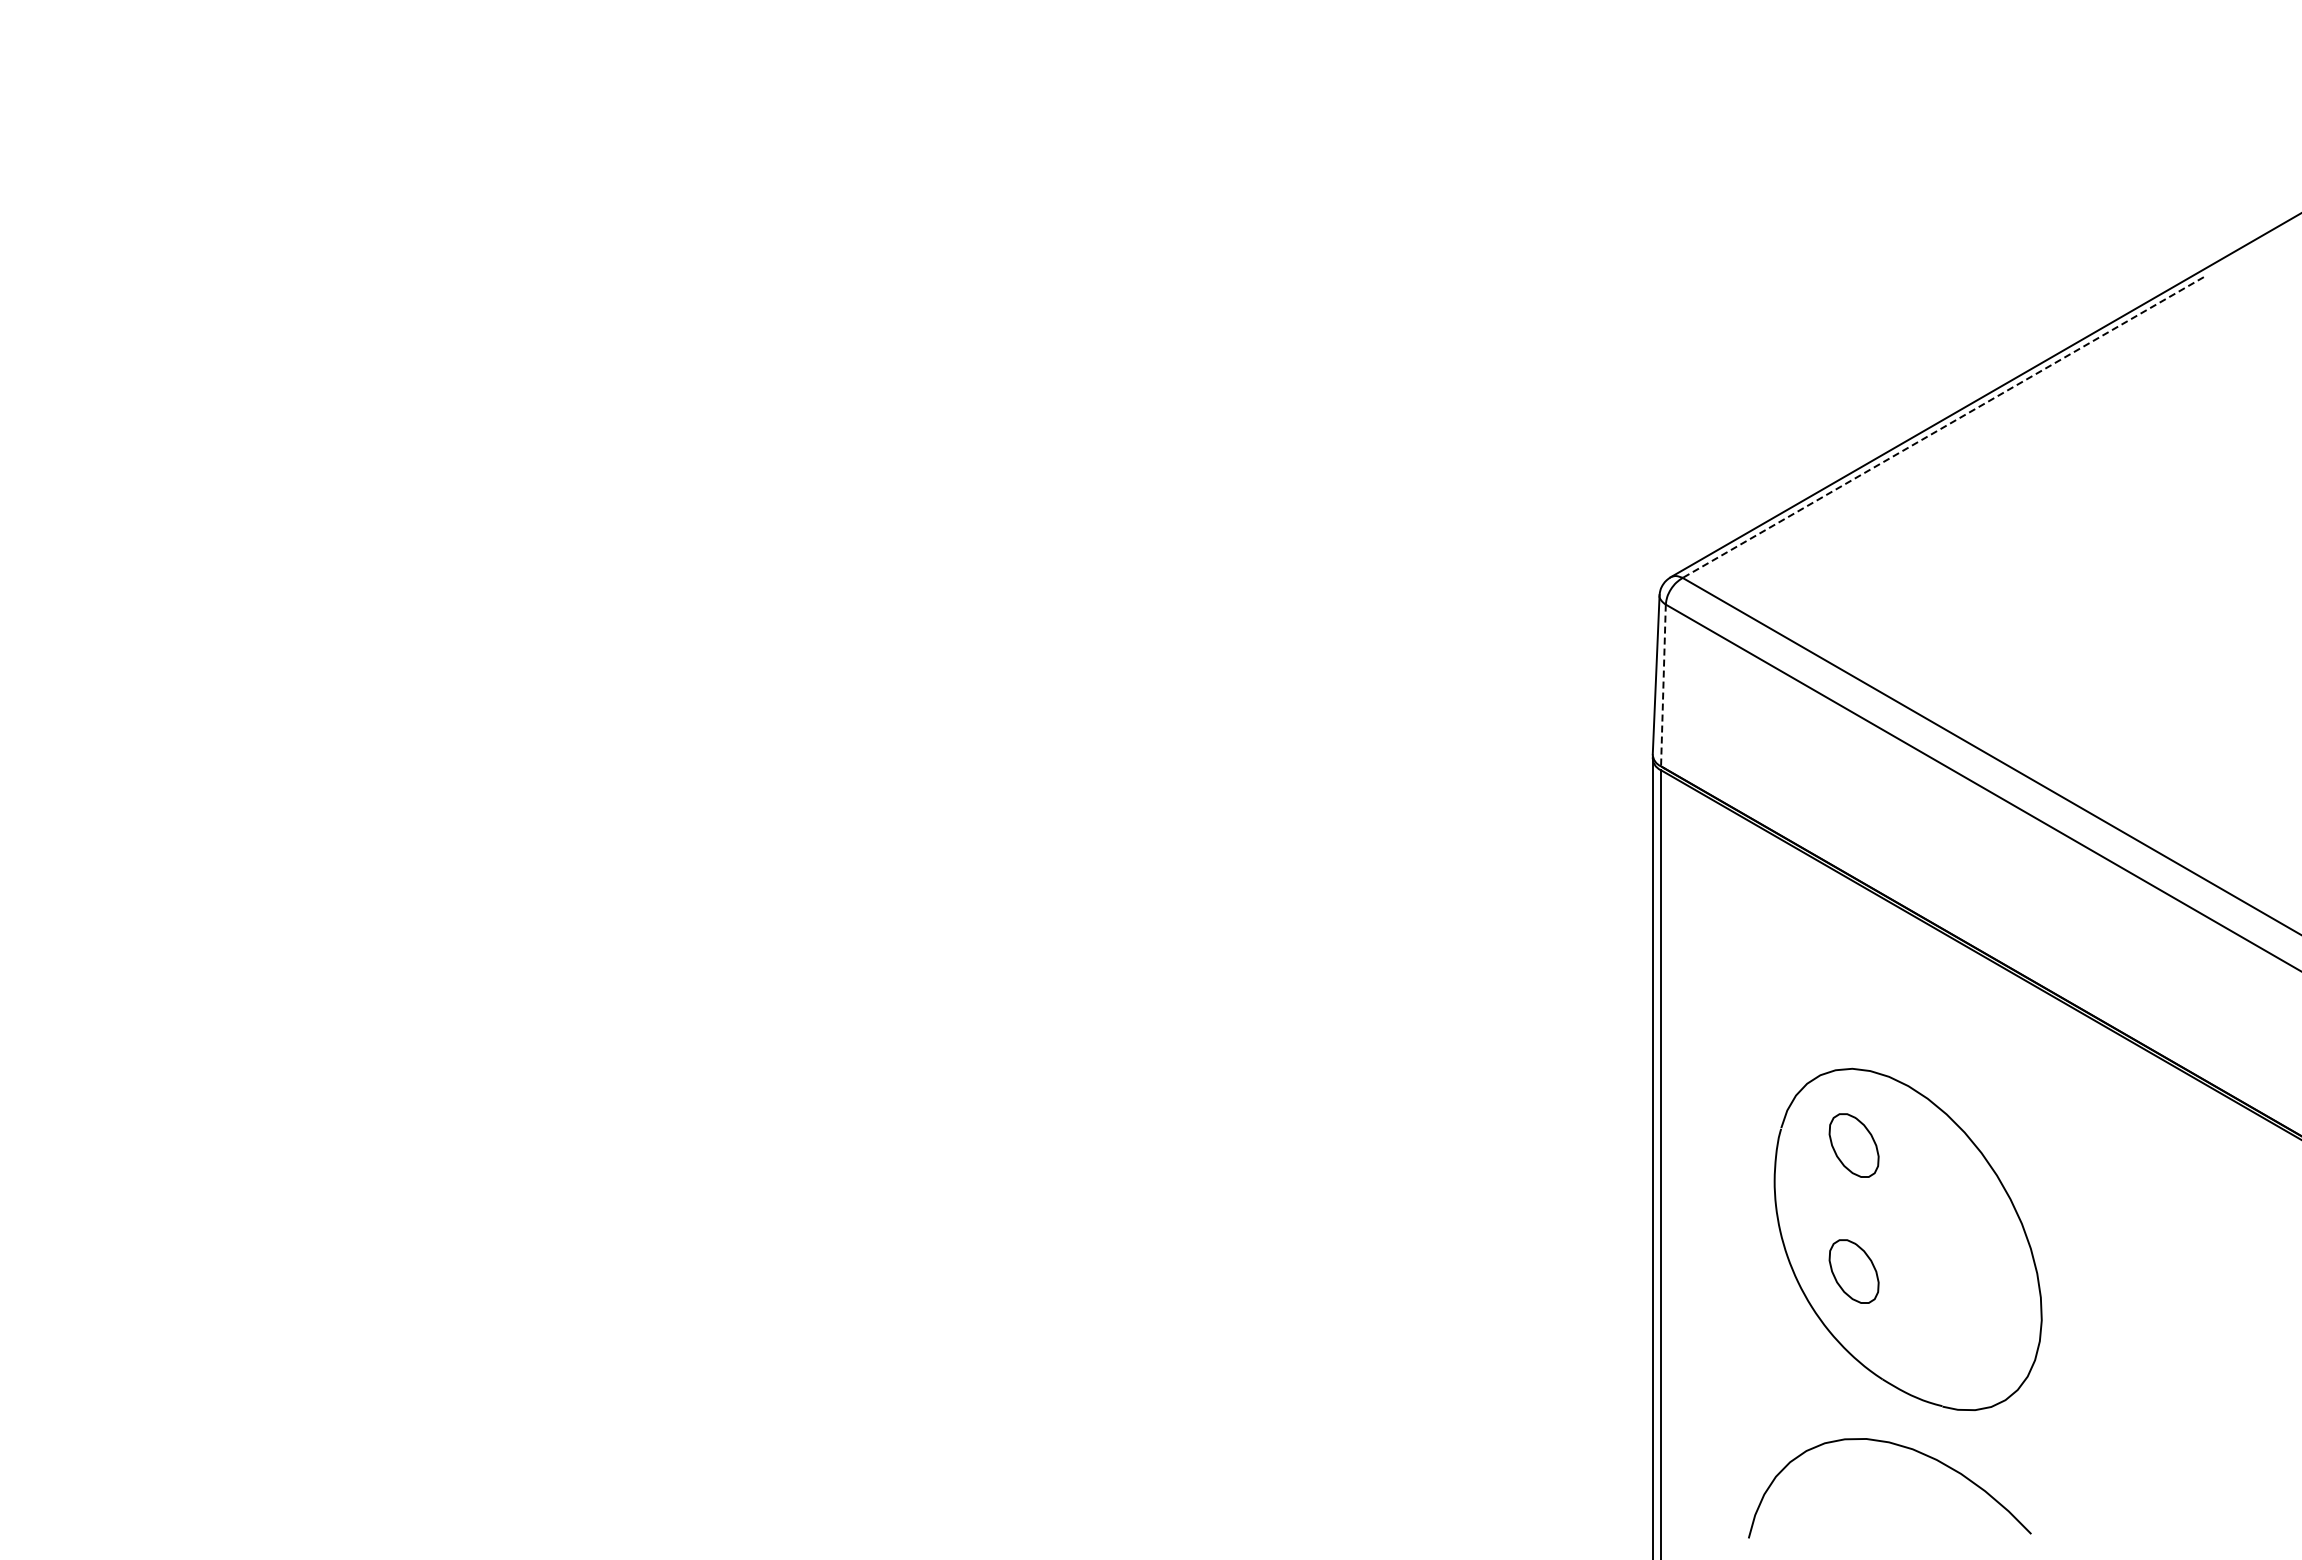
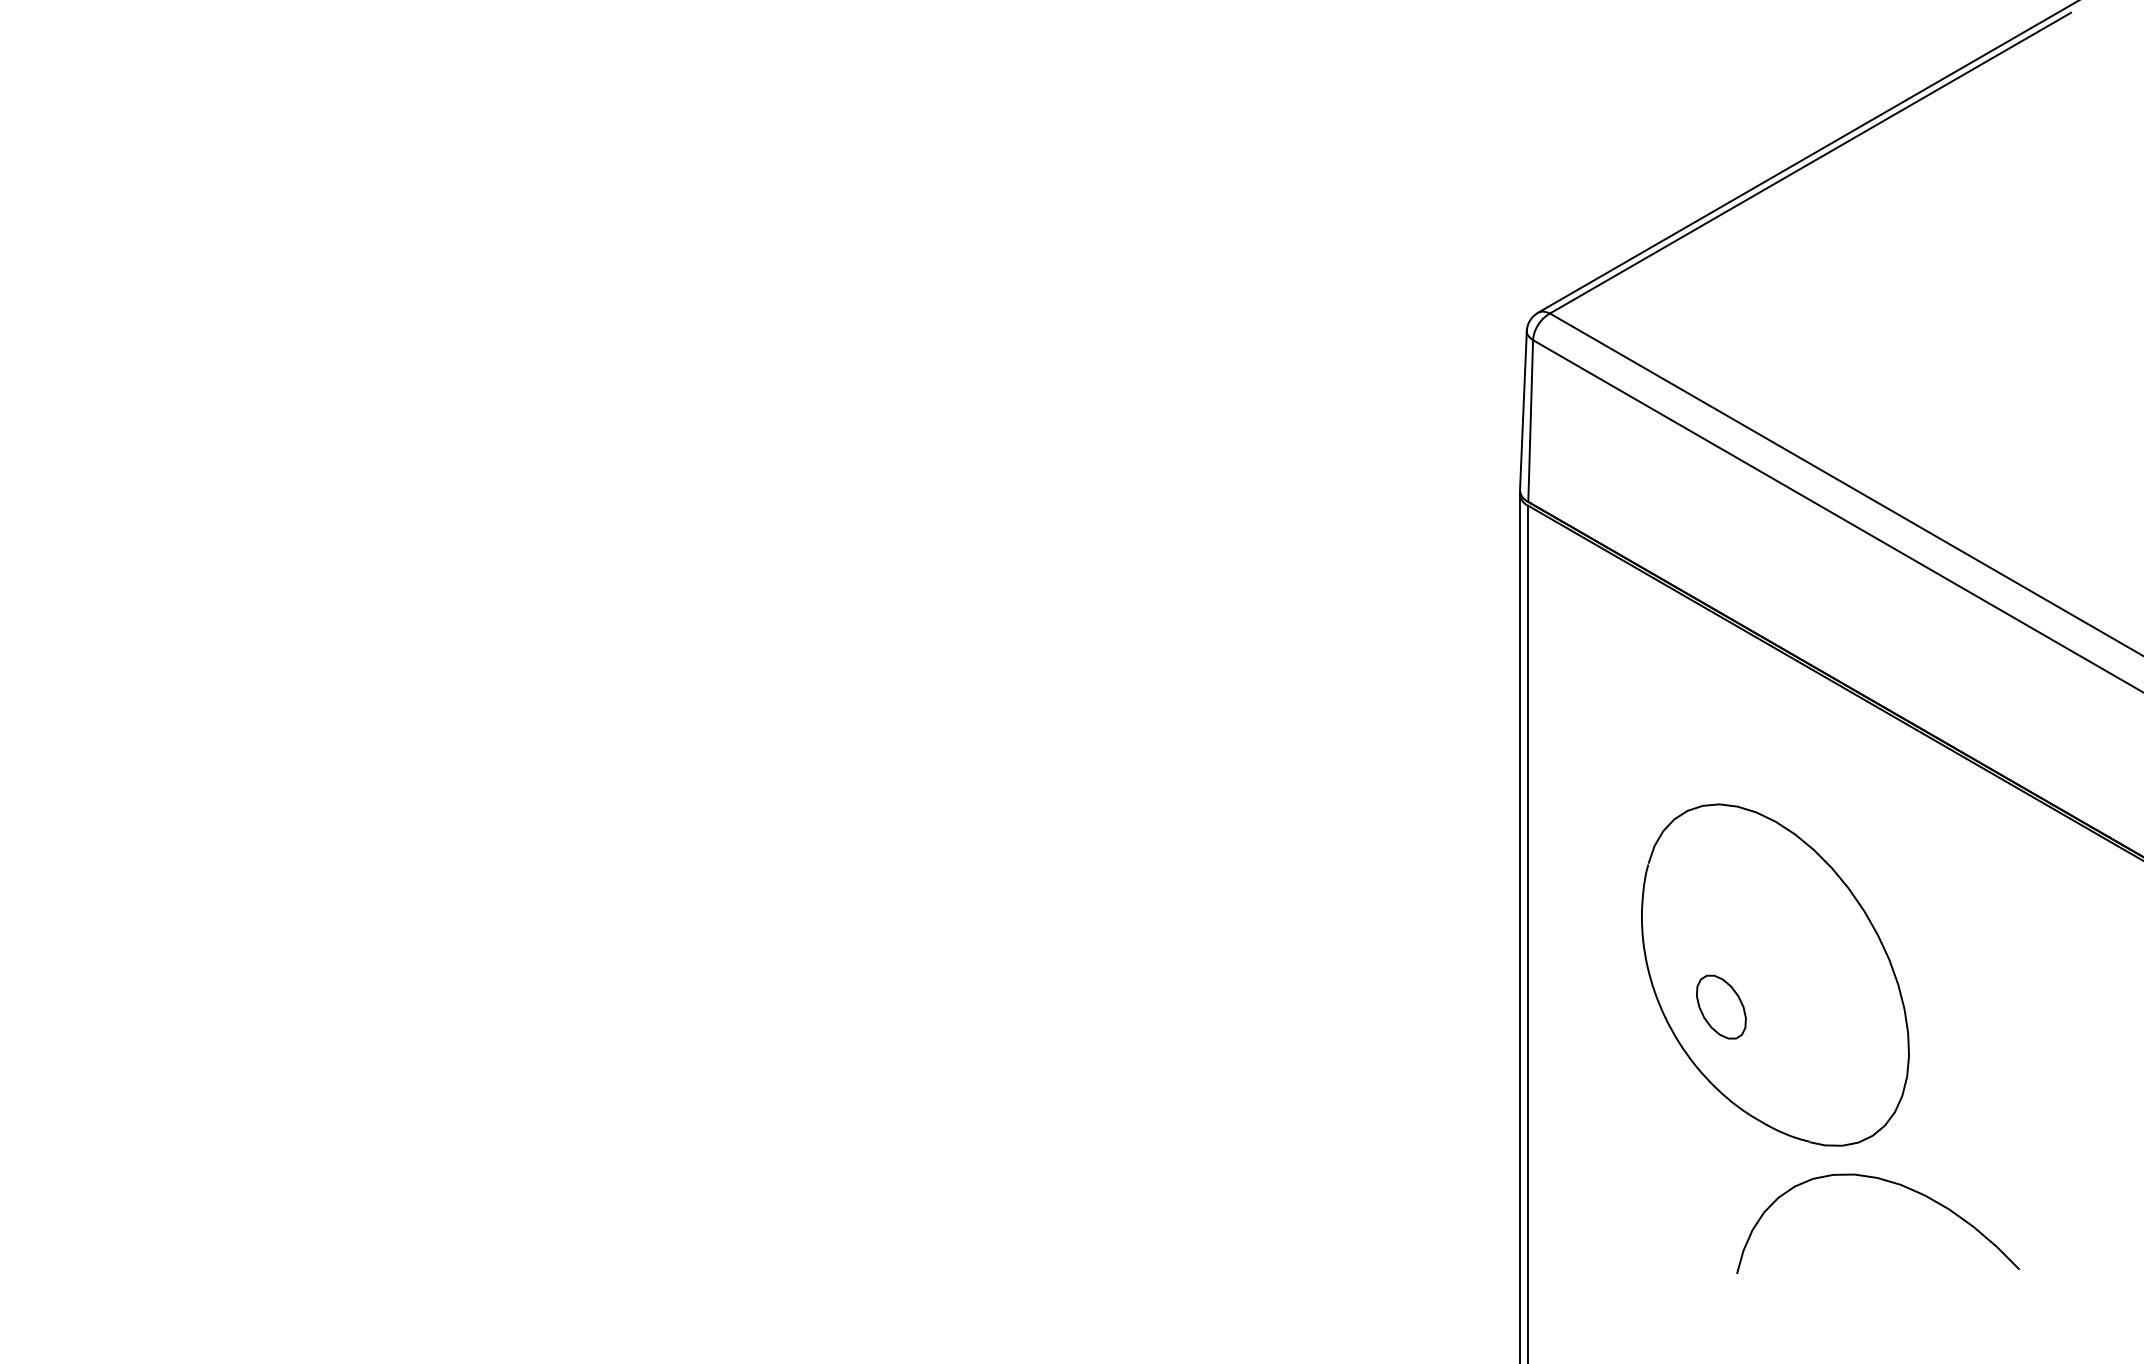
line: (1943, 427) -> (1810, 163), dashed -> solid
line: (1663, 685) -> (1530, 421), dashed -> solid
part: (1853, 1145) -> (1720, 881), removed
curve: (1898, 1446) -> (1886, 1182), moved

